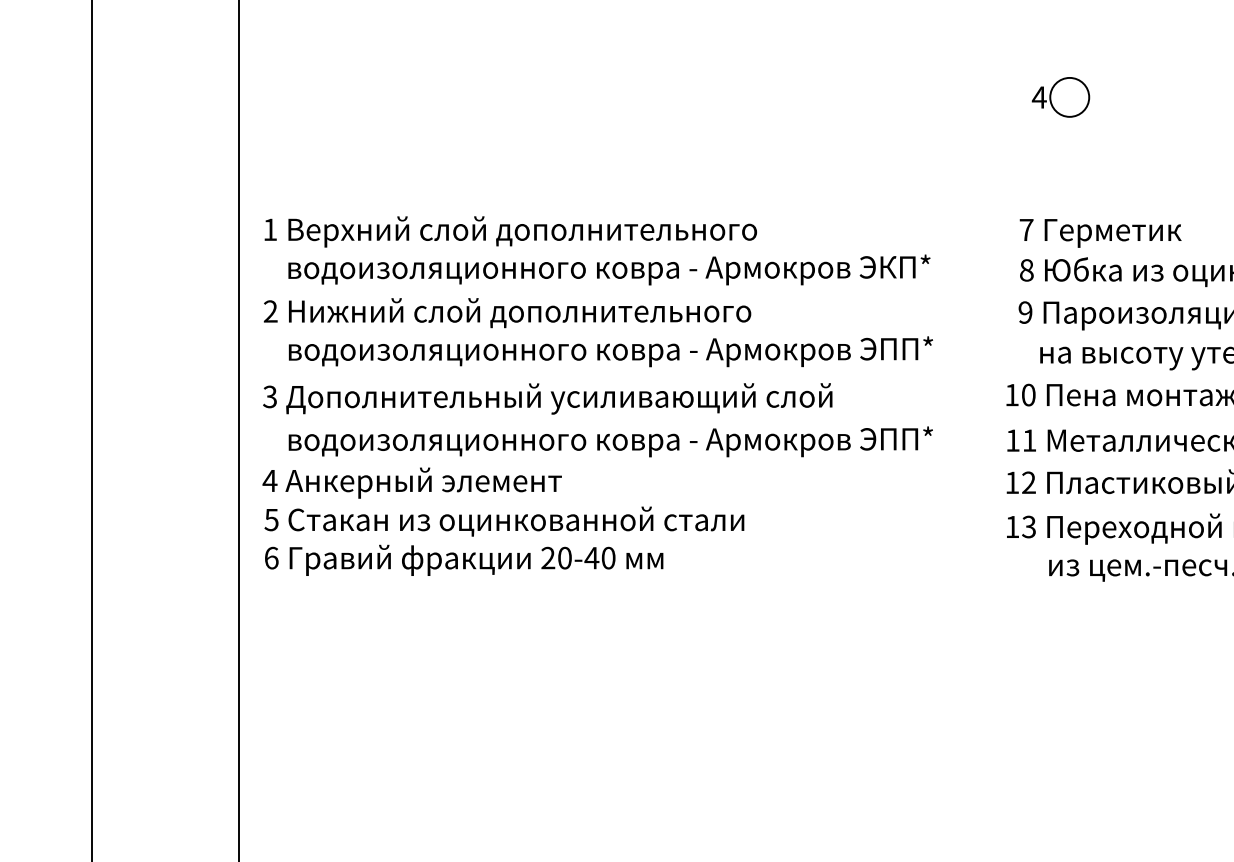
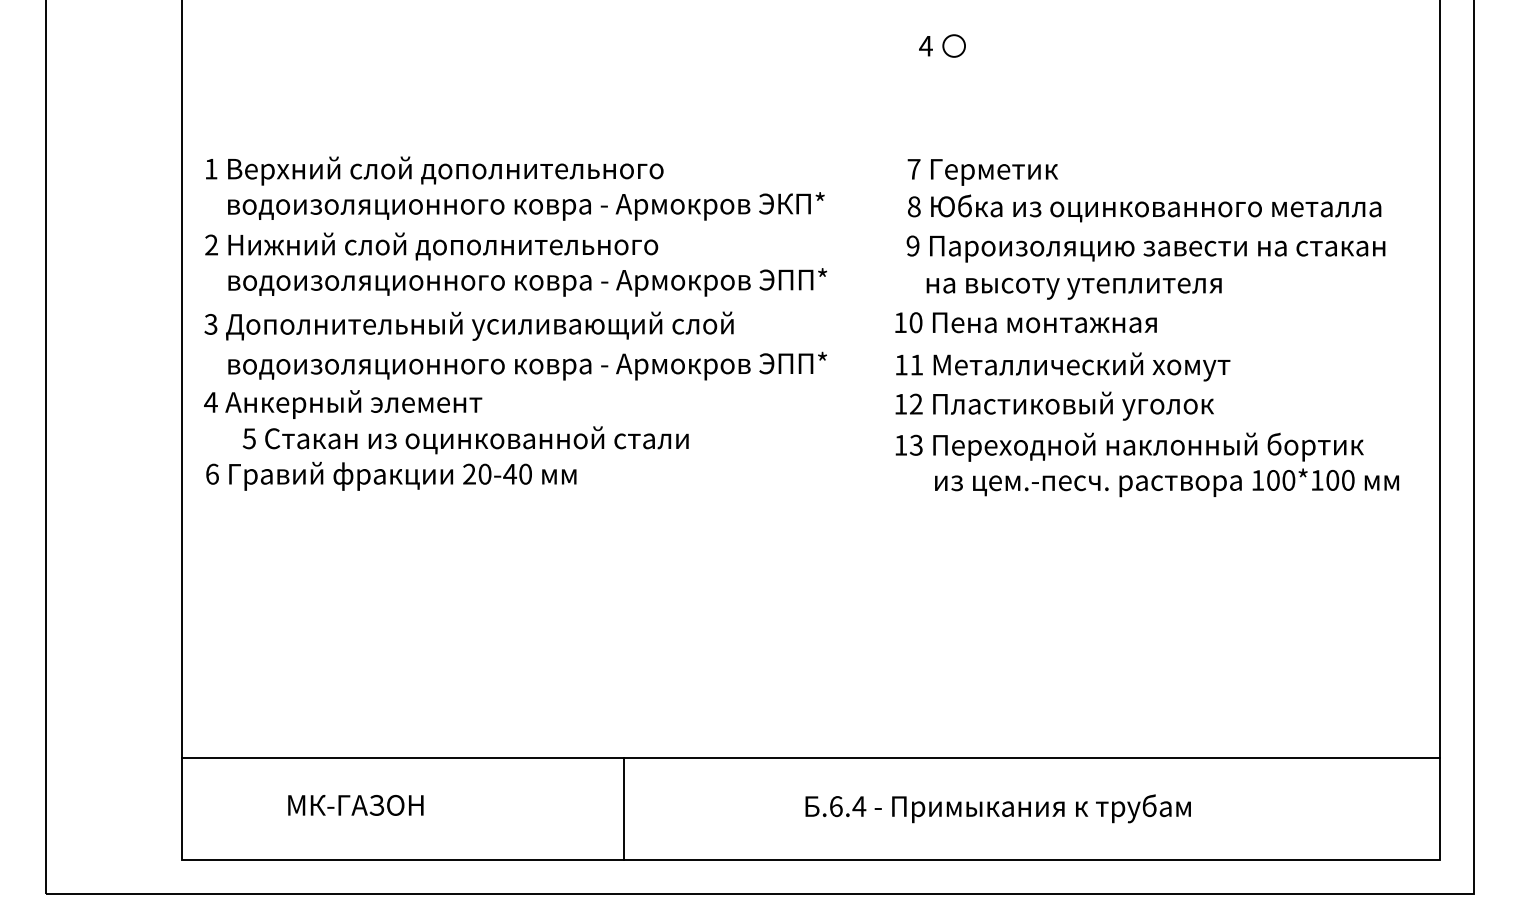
circle: (1070, 96) -> (954, 45), size x0.6
text: (504, 521) -> (465, 440), moved

